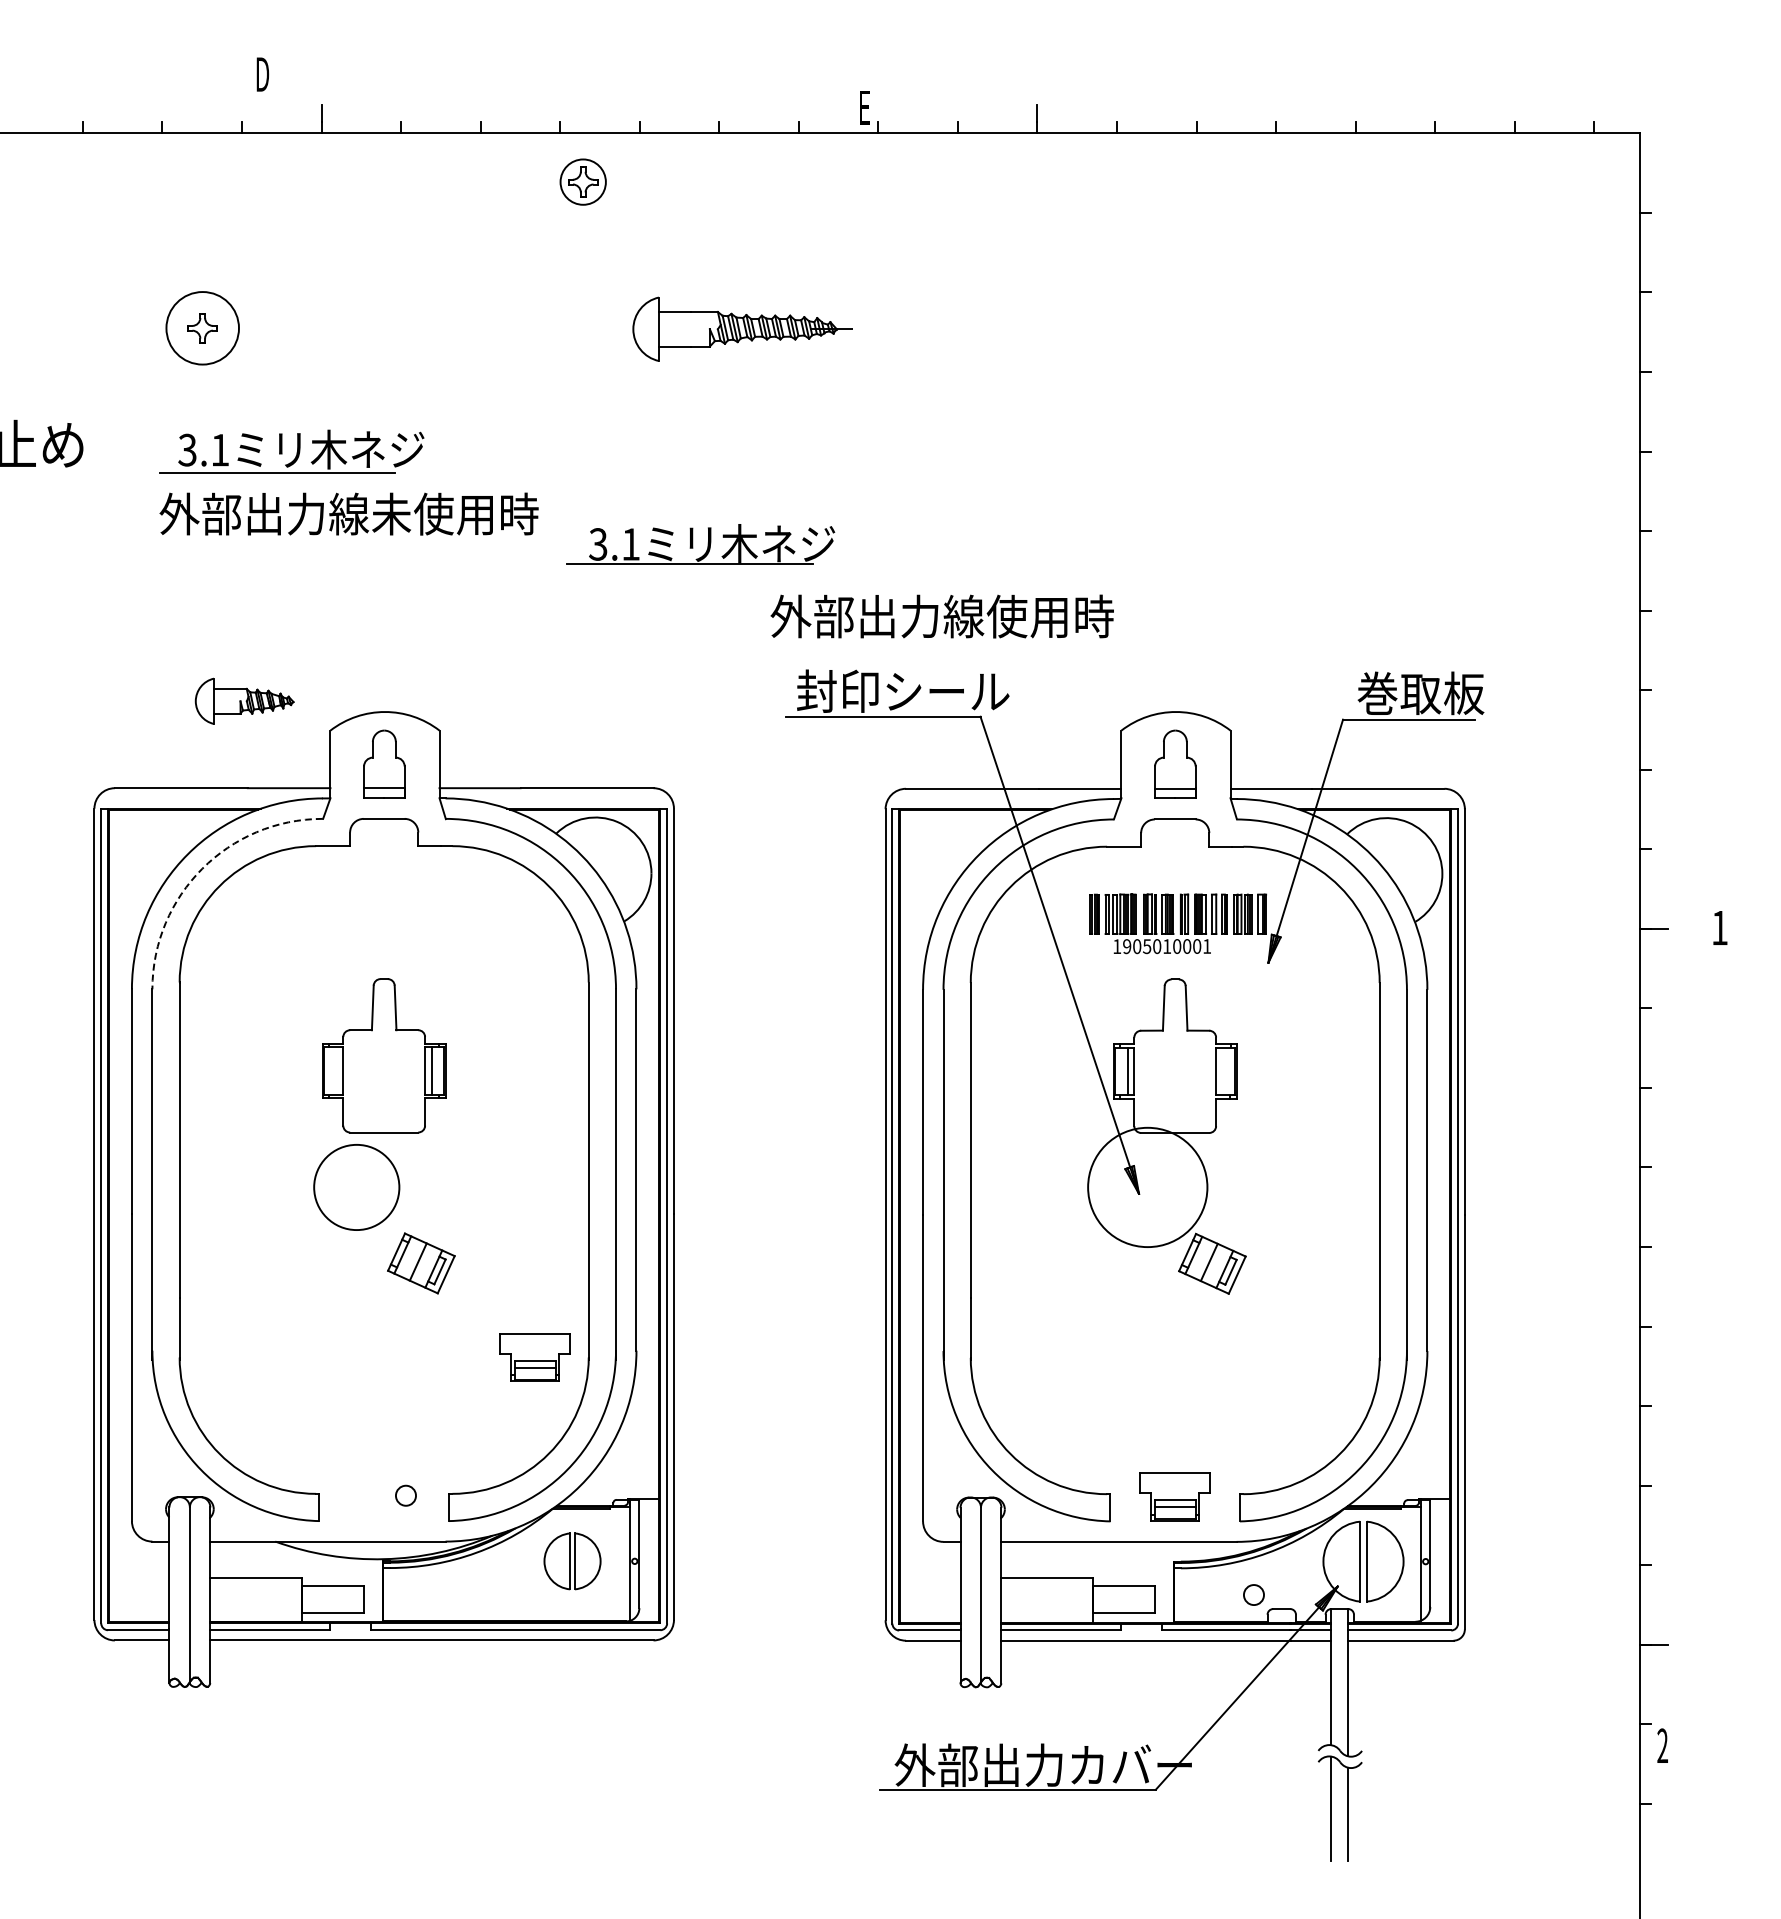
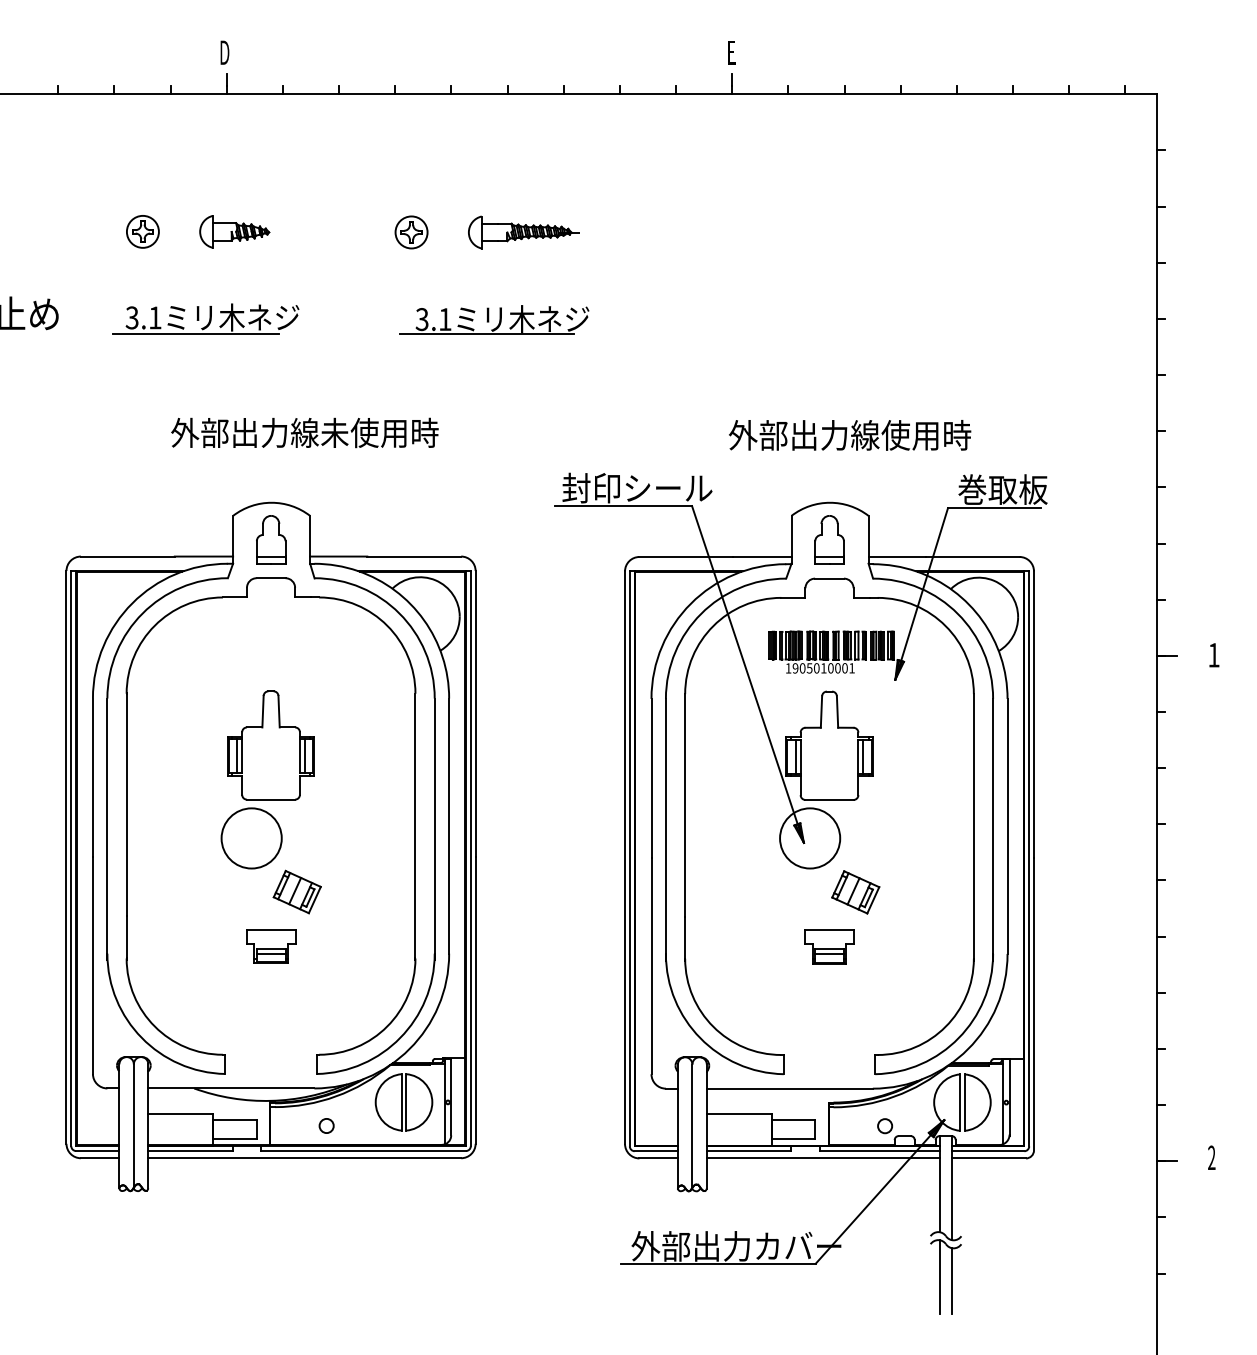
text: (262, 74) -> (224, 52), moved
text: (864, 107) -> (731, 52), moved
part: (582, 181) -> (411, 232), moved
circle: (202, 327) -> (142, 231), size x0.62
part: (741, 328) -> (523, 232), size x0.71
text: (348, 513) -> (304, 432), moved
part: (693, 544) -> (489, 319), moved
text: (941, 616) -> (849, 435), moved
part: (244, 700) -> (234, 231), moved
arc: (202, 868) -> (142, 613), dashed -> solid
line: (336, 1071) -> (237, 756), added
line: (1222, 1071) -> (862, 756), added
circle: (1147, 1187) -> (809, 838), size x0.71
part: (534, 1357) -> (270, 946), moved
circle: (405, 1495) -> (326, 1125), moved
part: (1174, 1496) -> (829, 946), moved
part: (572, 1561) -> (403, 1102), size x1.43
text: (1662, 1745) -> (1211, 1157), moved

